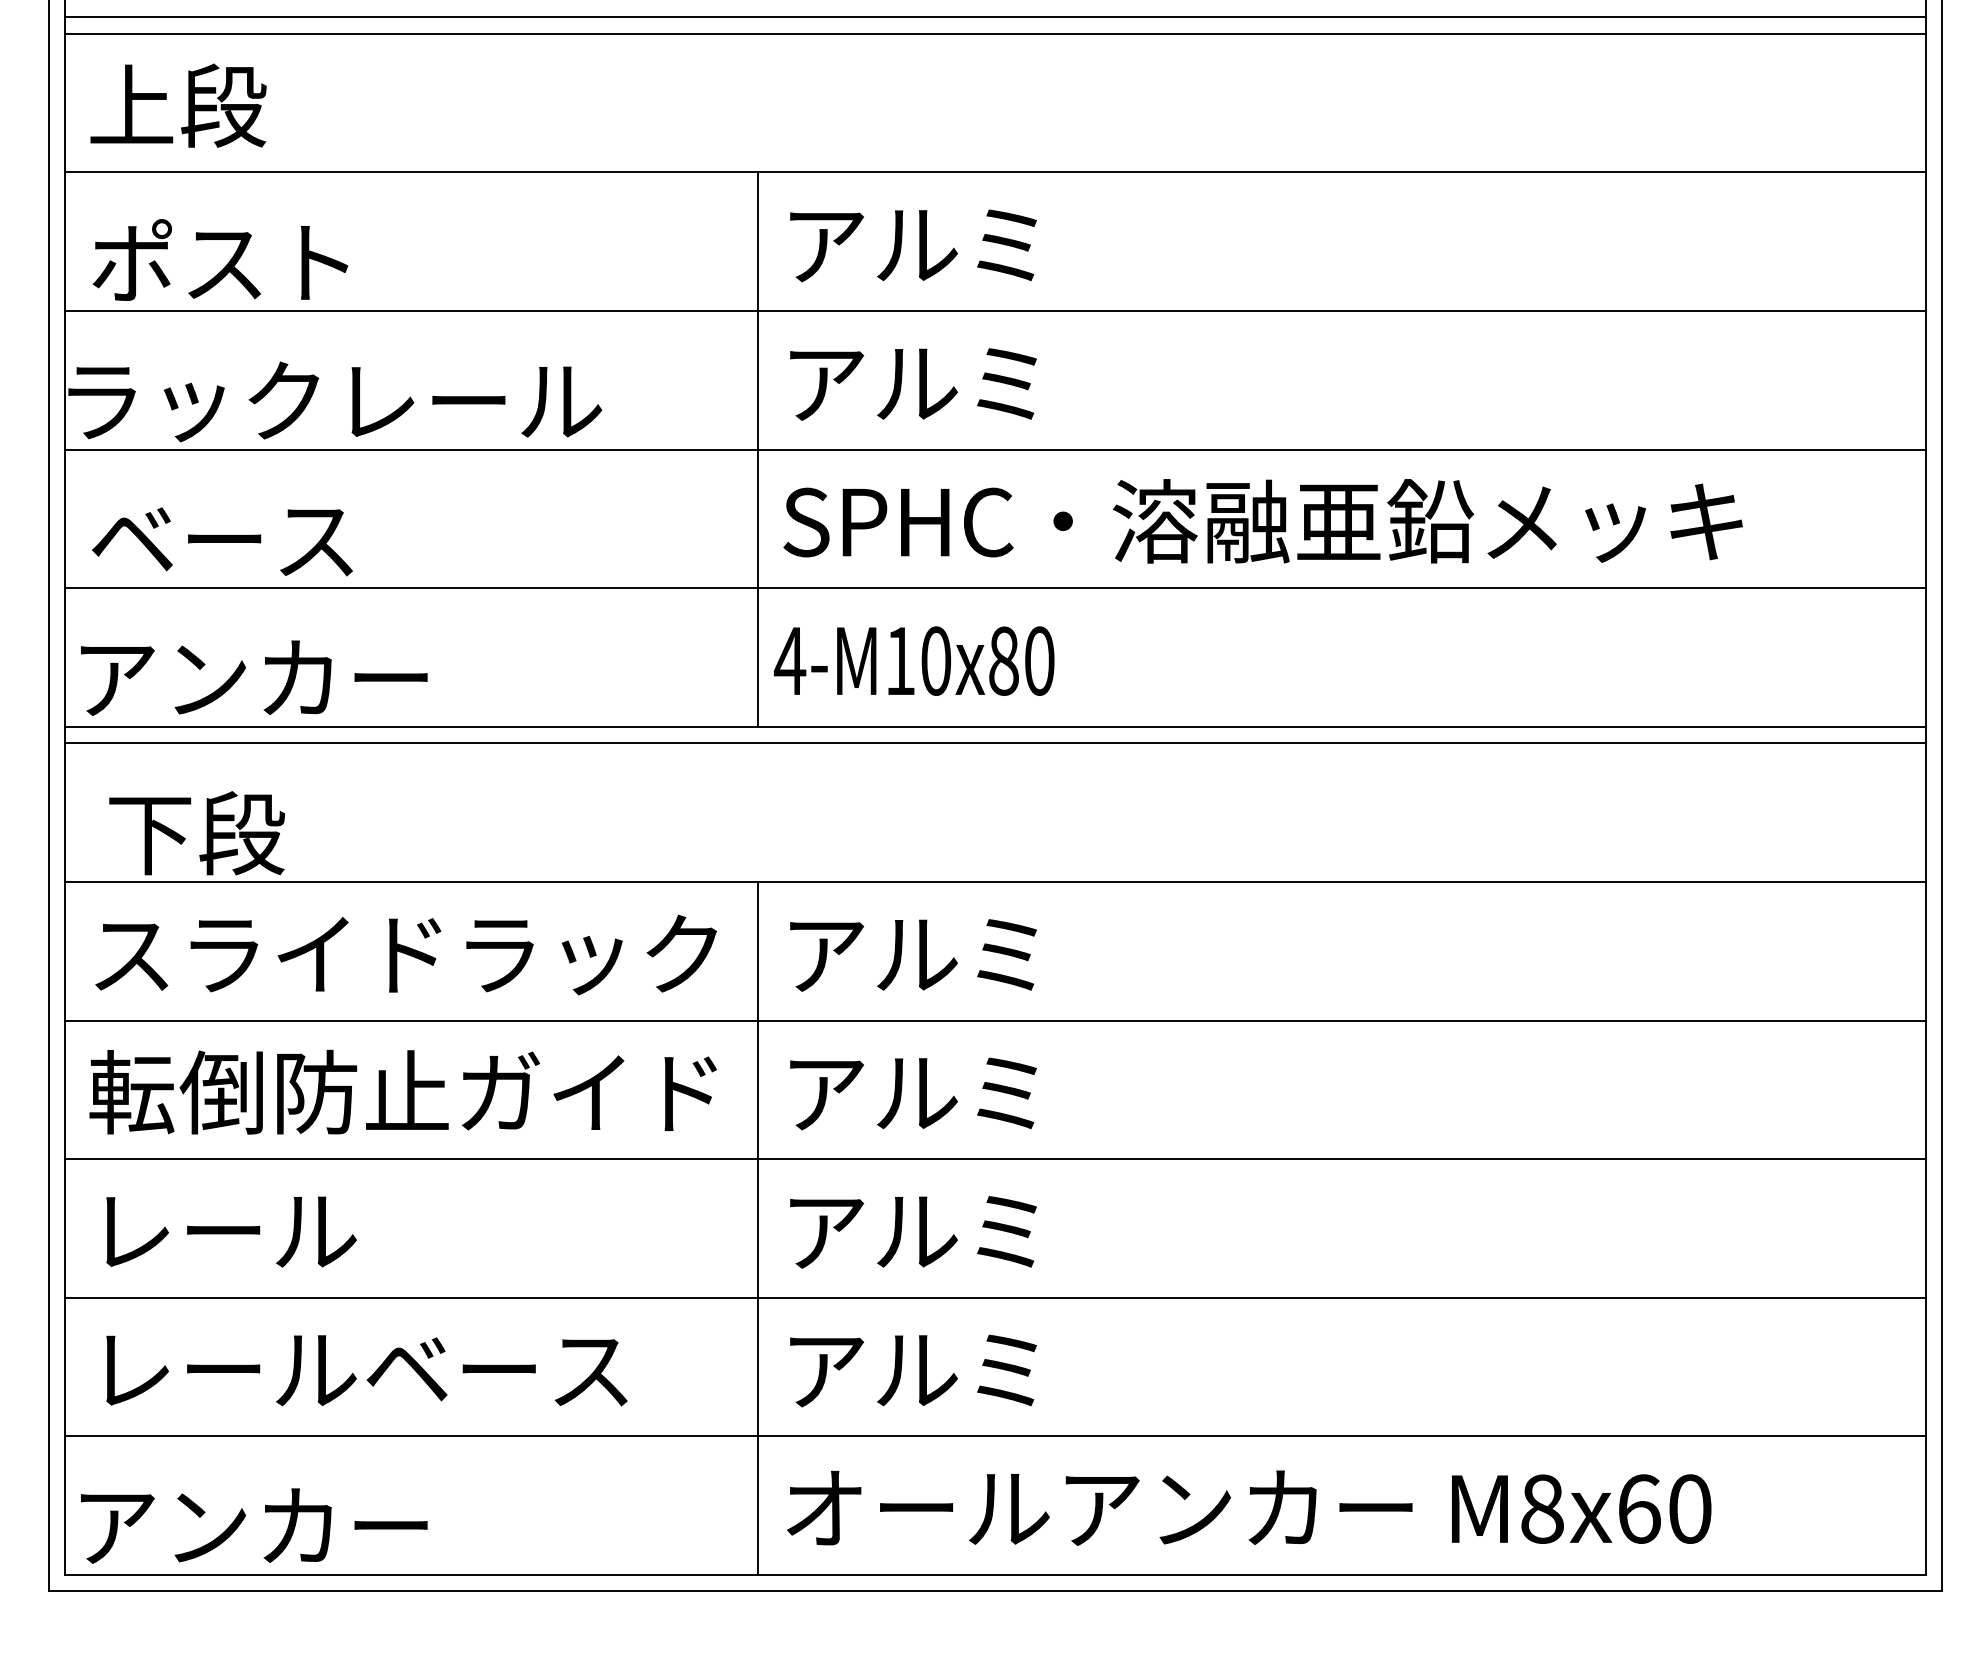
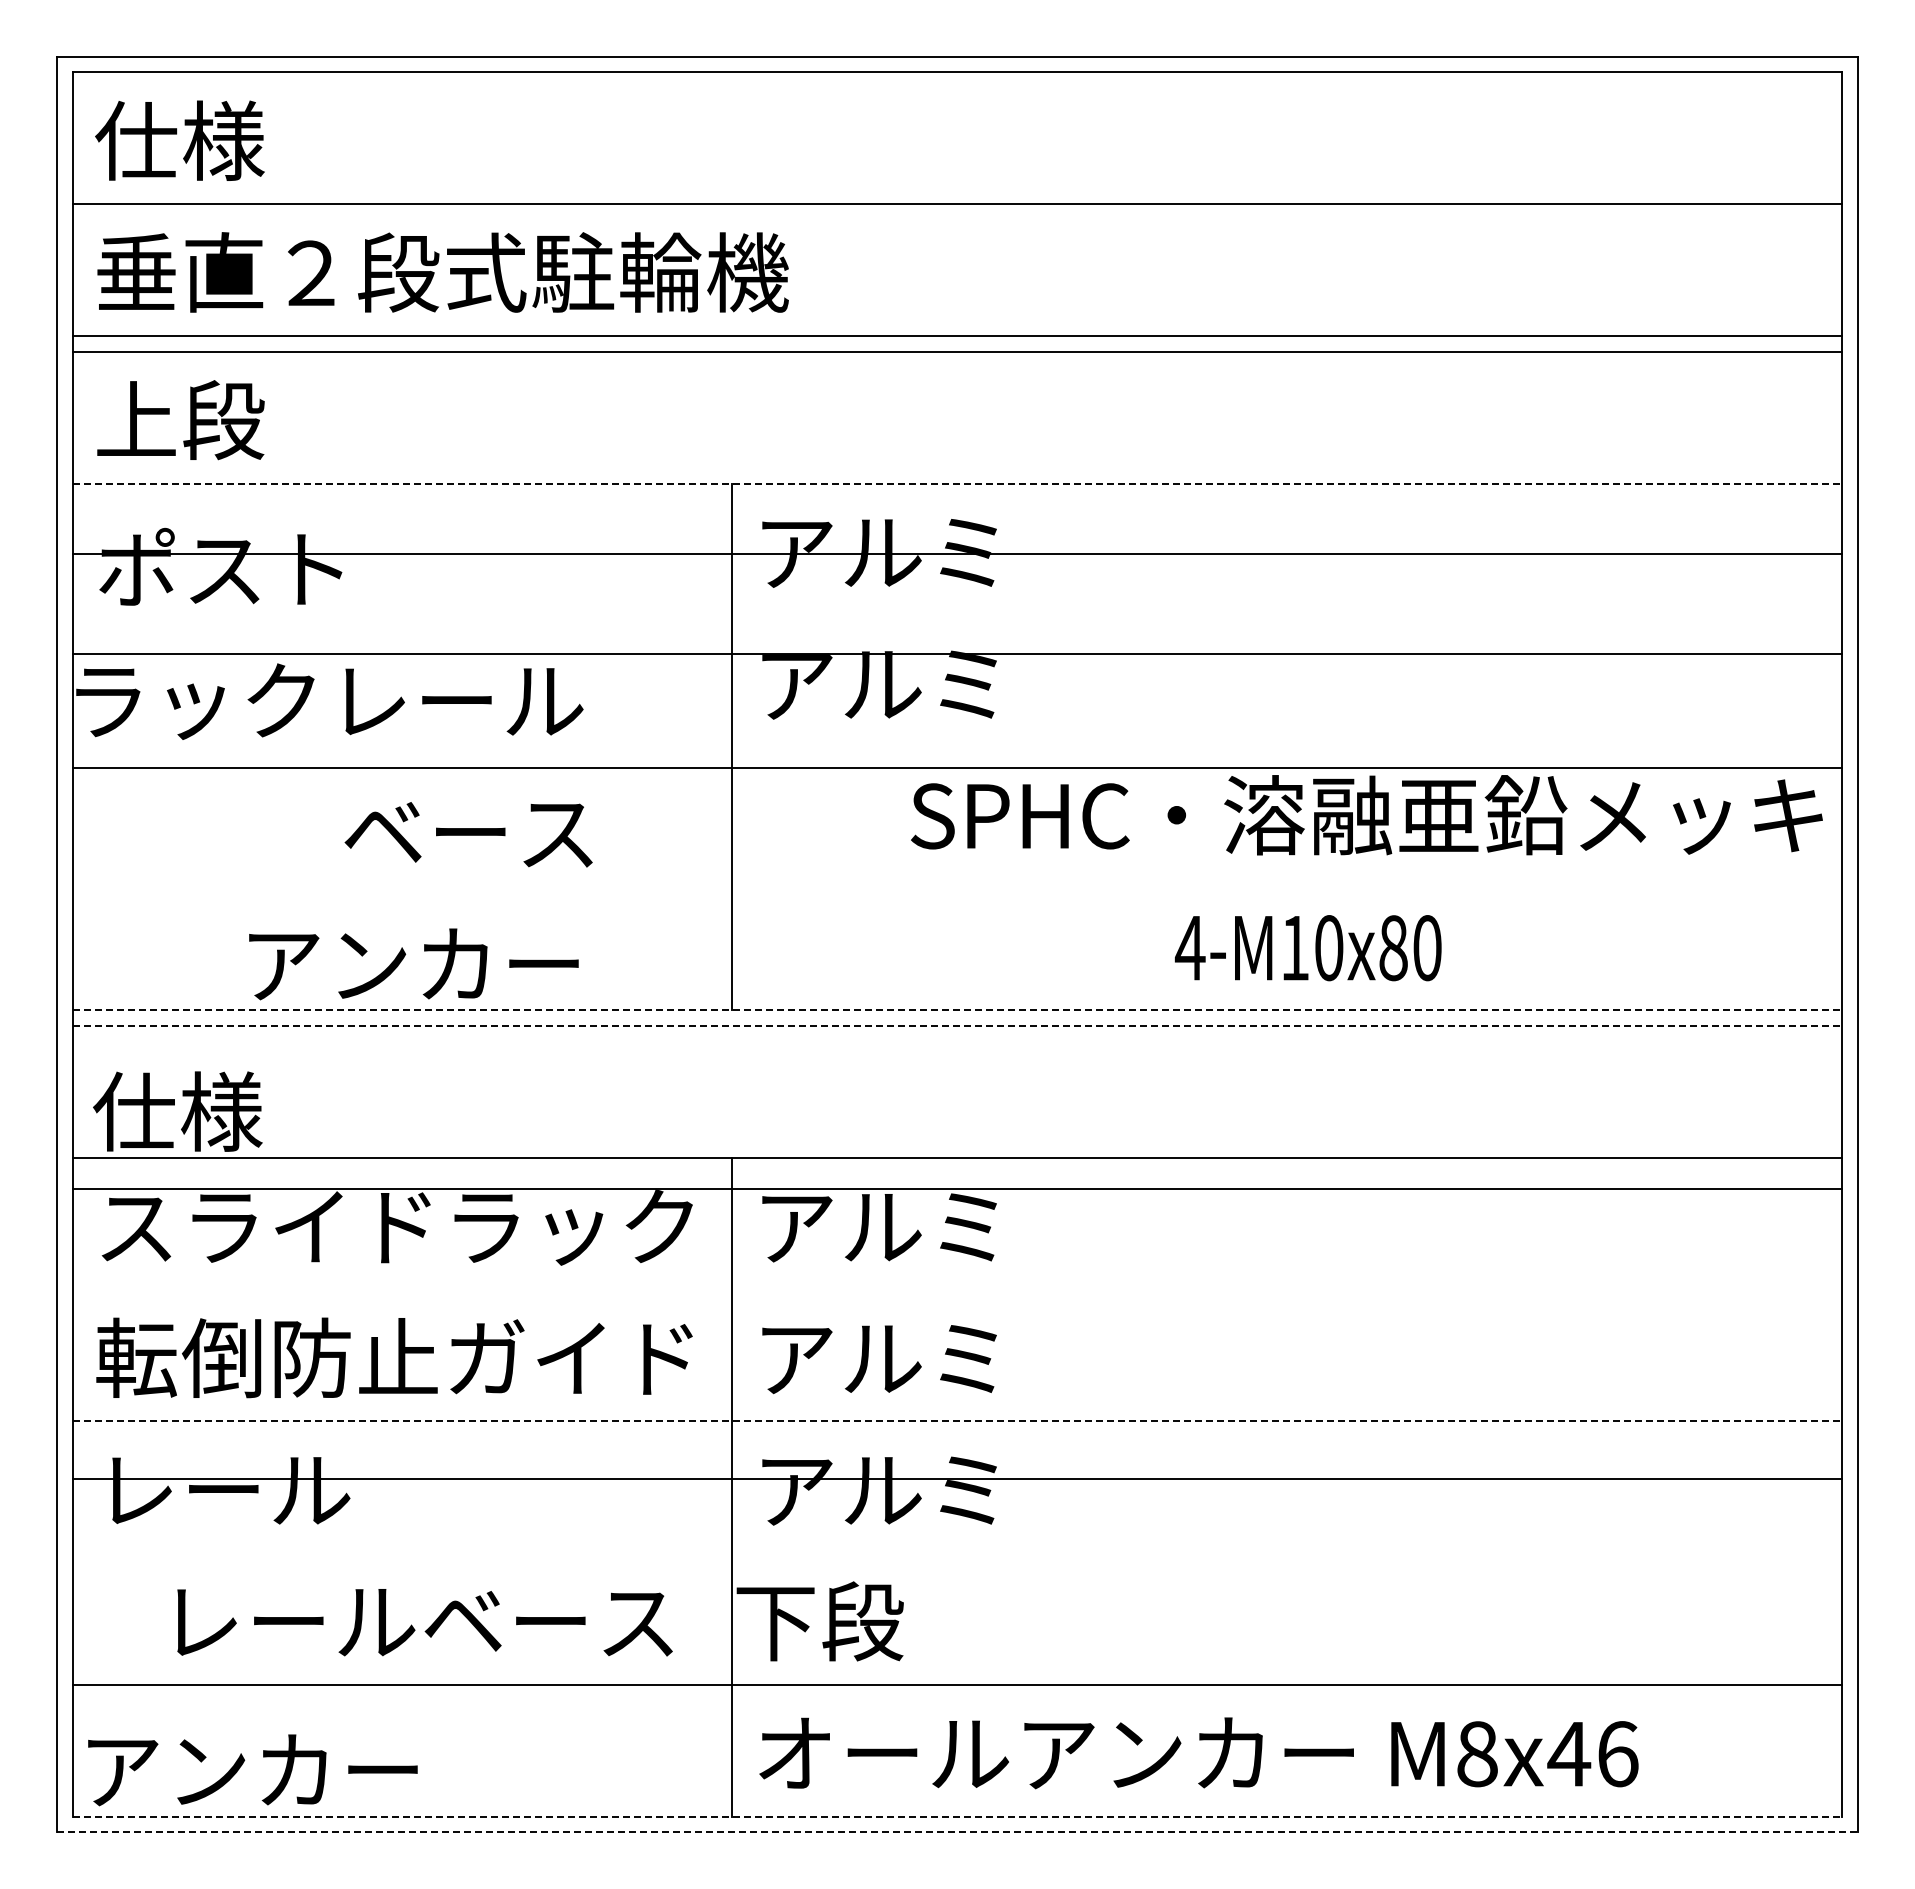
line: (996, 172) -> (958, 483), solid -> dashed
line: (995, 311) -> (957, 554), moved
line: (995, 450) -> (957, 654), moved
text: (1262, 521) -> (1366, 815), moved
text: (222, 541) -> (468, 834), moved
line: (995, 587) -> (957, 767), moved
text: (913, 661) -> (1307, 948), moved
text: (253, 678) -> (413, 964), moved
line: (996, 726) -> (958, 1010), solid -> dashed
line: (996, 743) -> (958, 1026), solid -> dashed
text: (185, 833) -> (187, 1111), 下段 -> 仕様
line: (995, 1020) -> (957, 1188), moved
line: (996, 1159) -> (958, 1421), solid -> dashed
line: (995, 1298) -> (957, 1479), moved
text: (899, 1369) -> (866, 1621), アルミ -> 下段
text: (366, 1370) -> (424, 1622), moved
text: (1663, 1509) -> (1592, 1754), M8x60 -> M8x46
line: (996, 1574) -> (958, 1816), solid -> dashed
line: (996, 1591) -> (958, 1832), solid -> dashed

